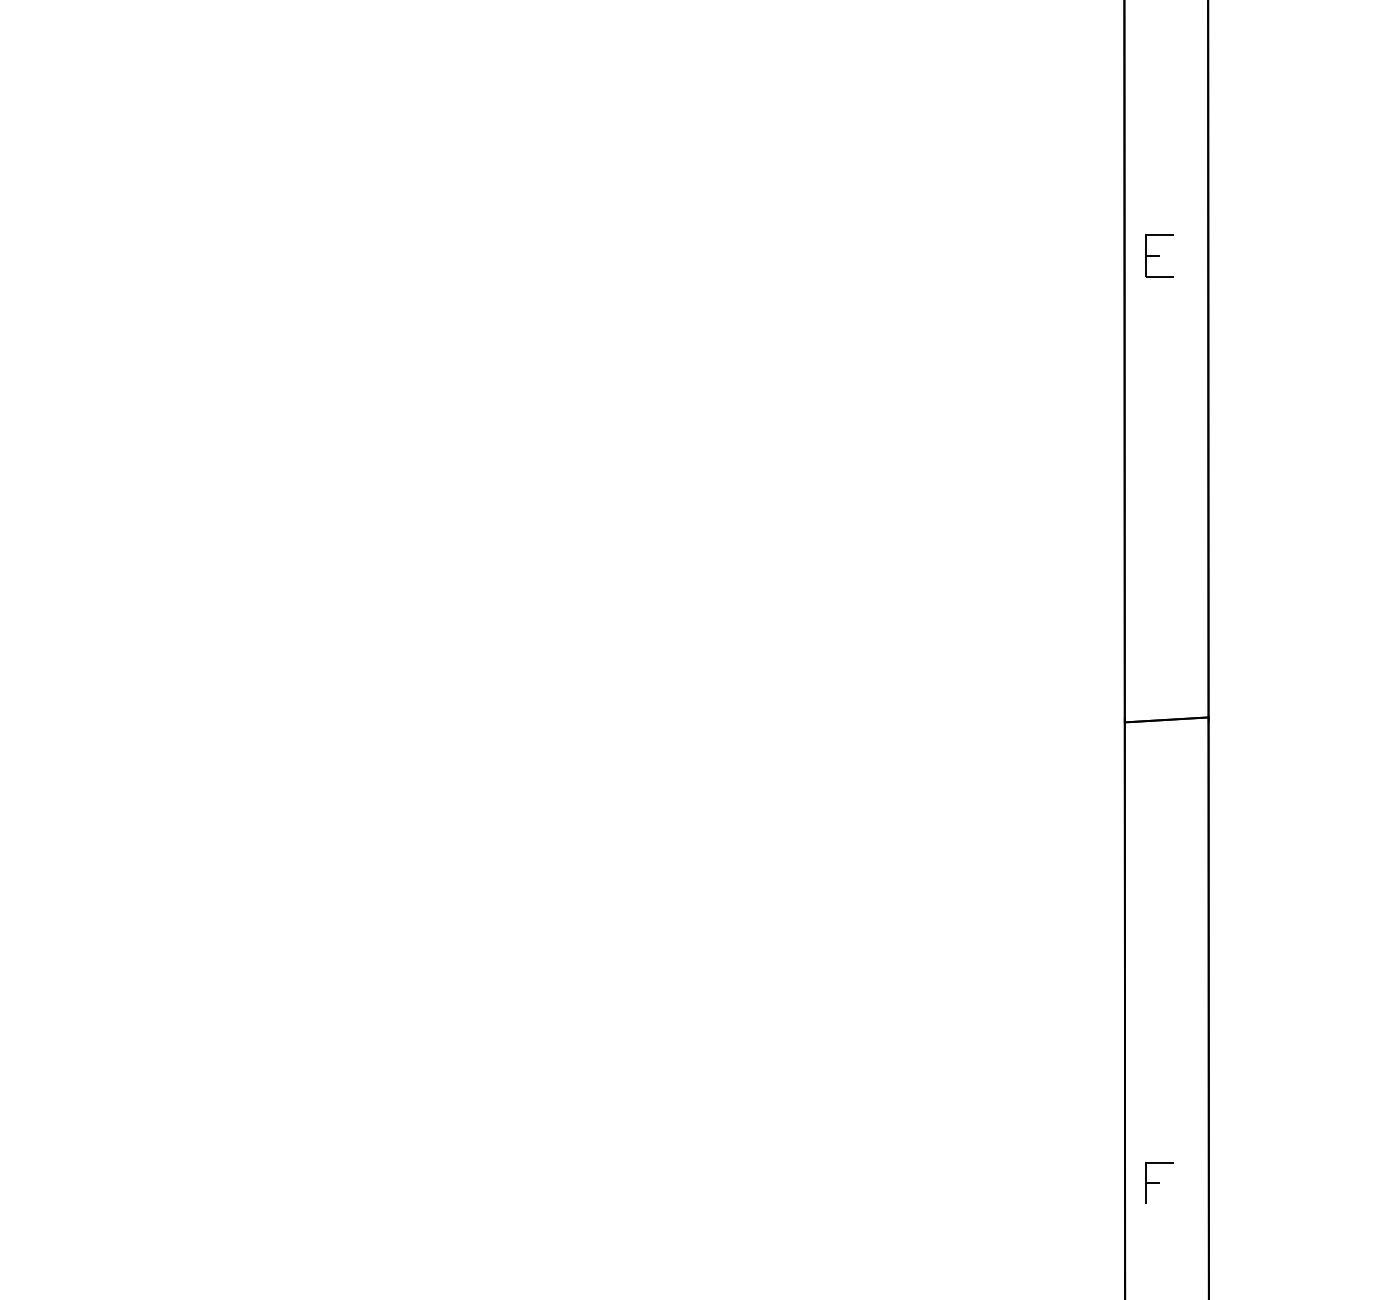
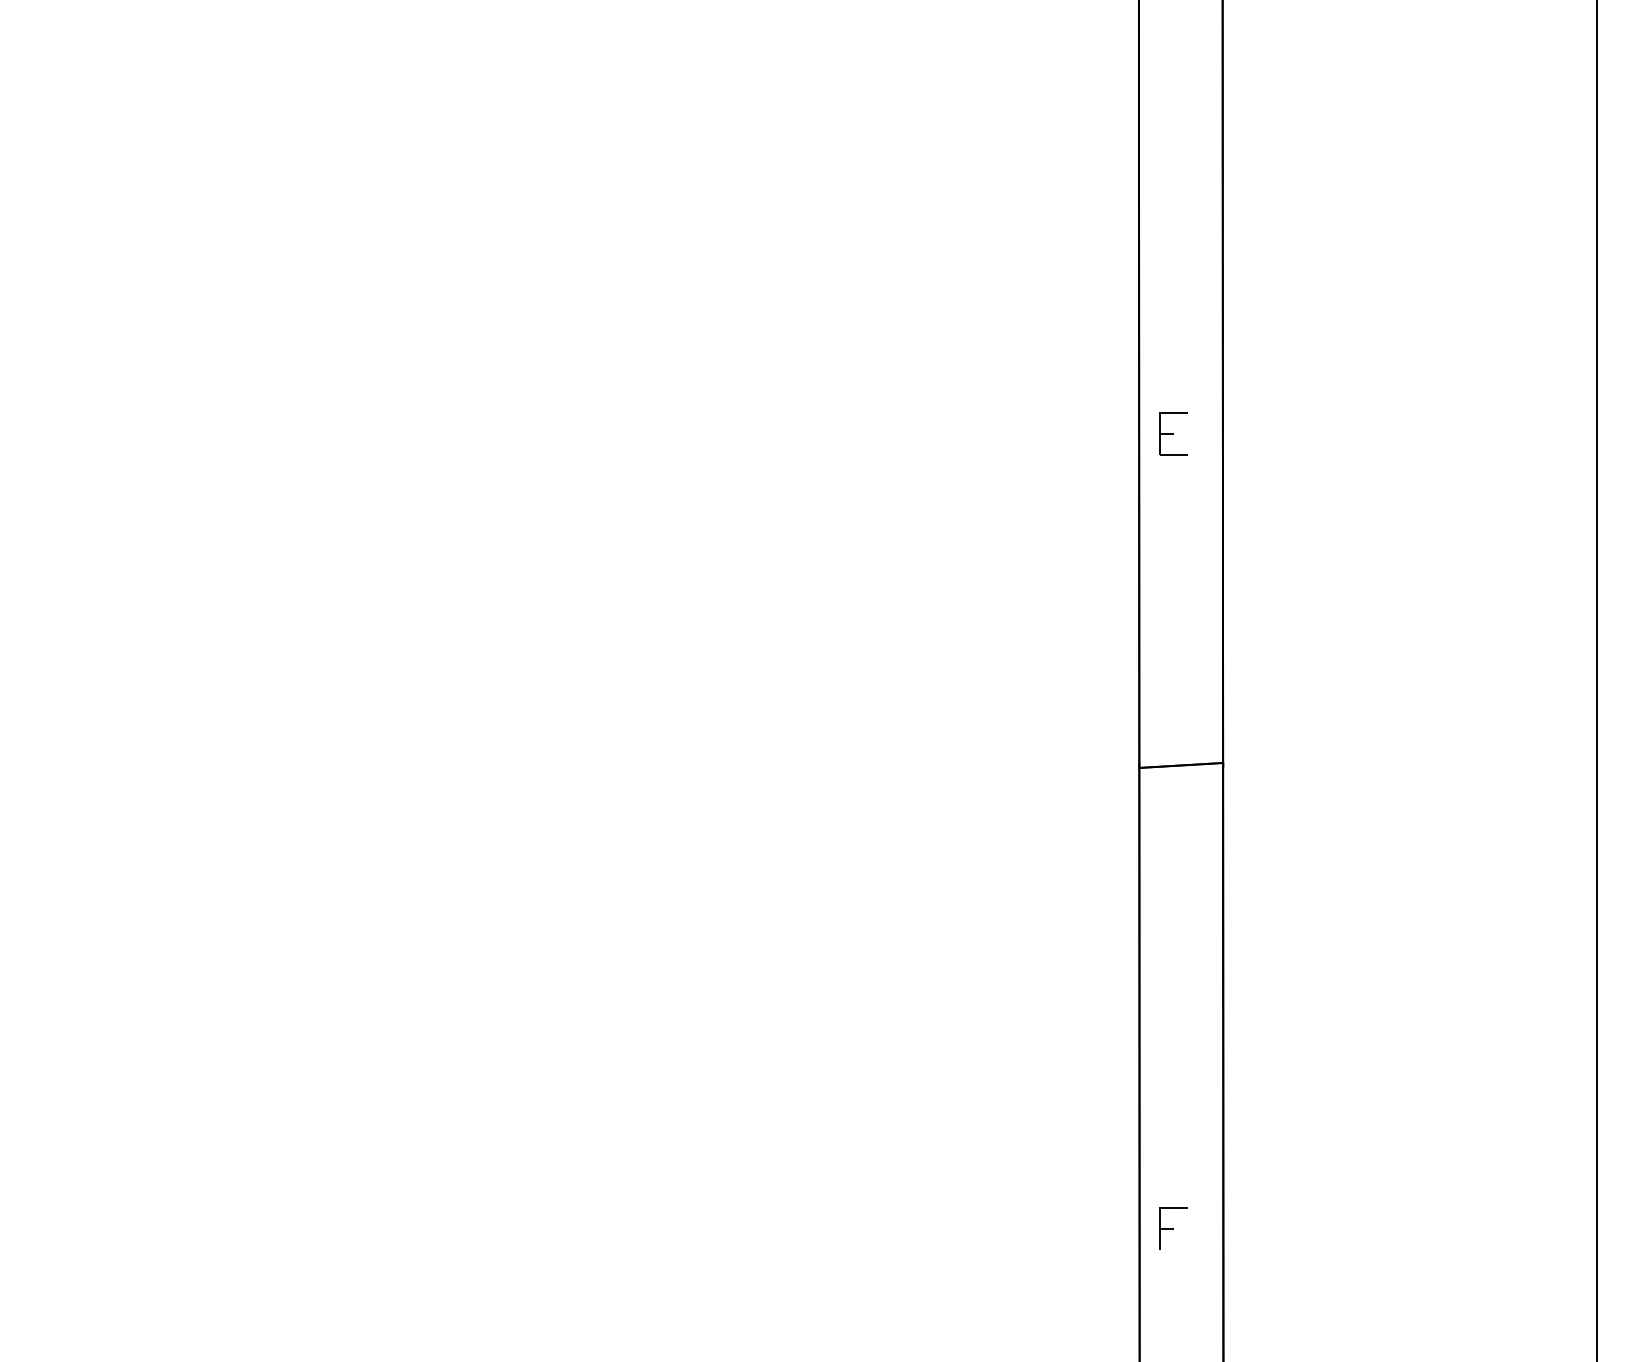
part: (1158, 255) -> (1173, 433), moved

